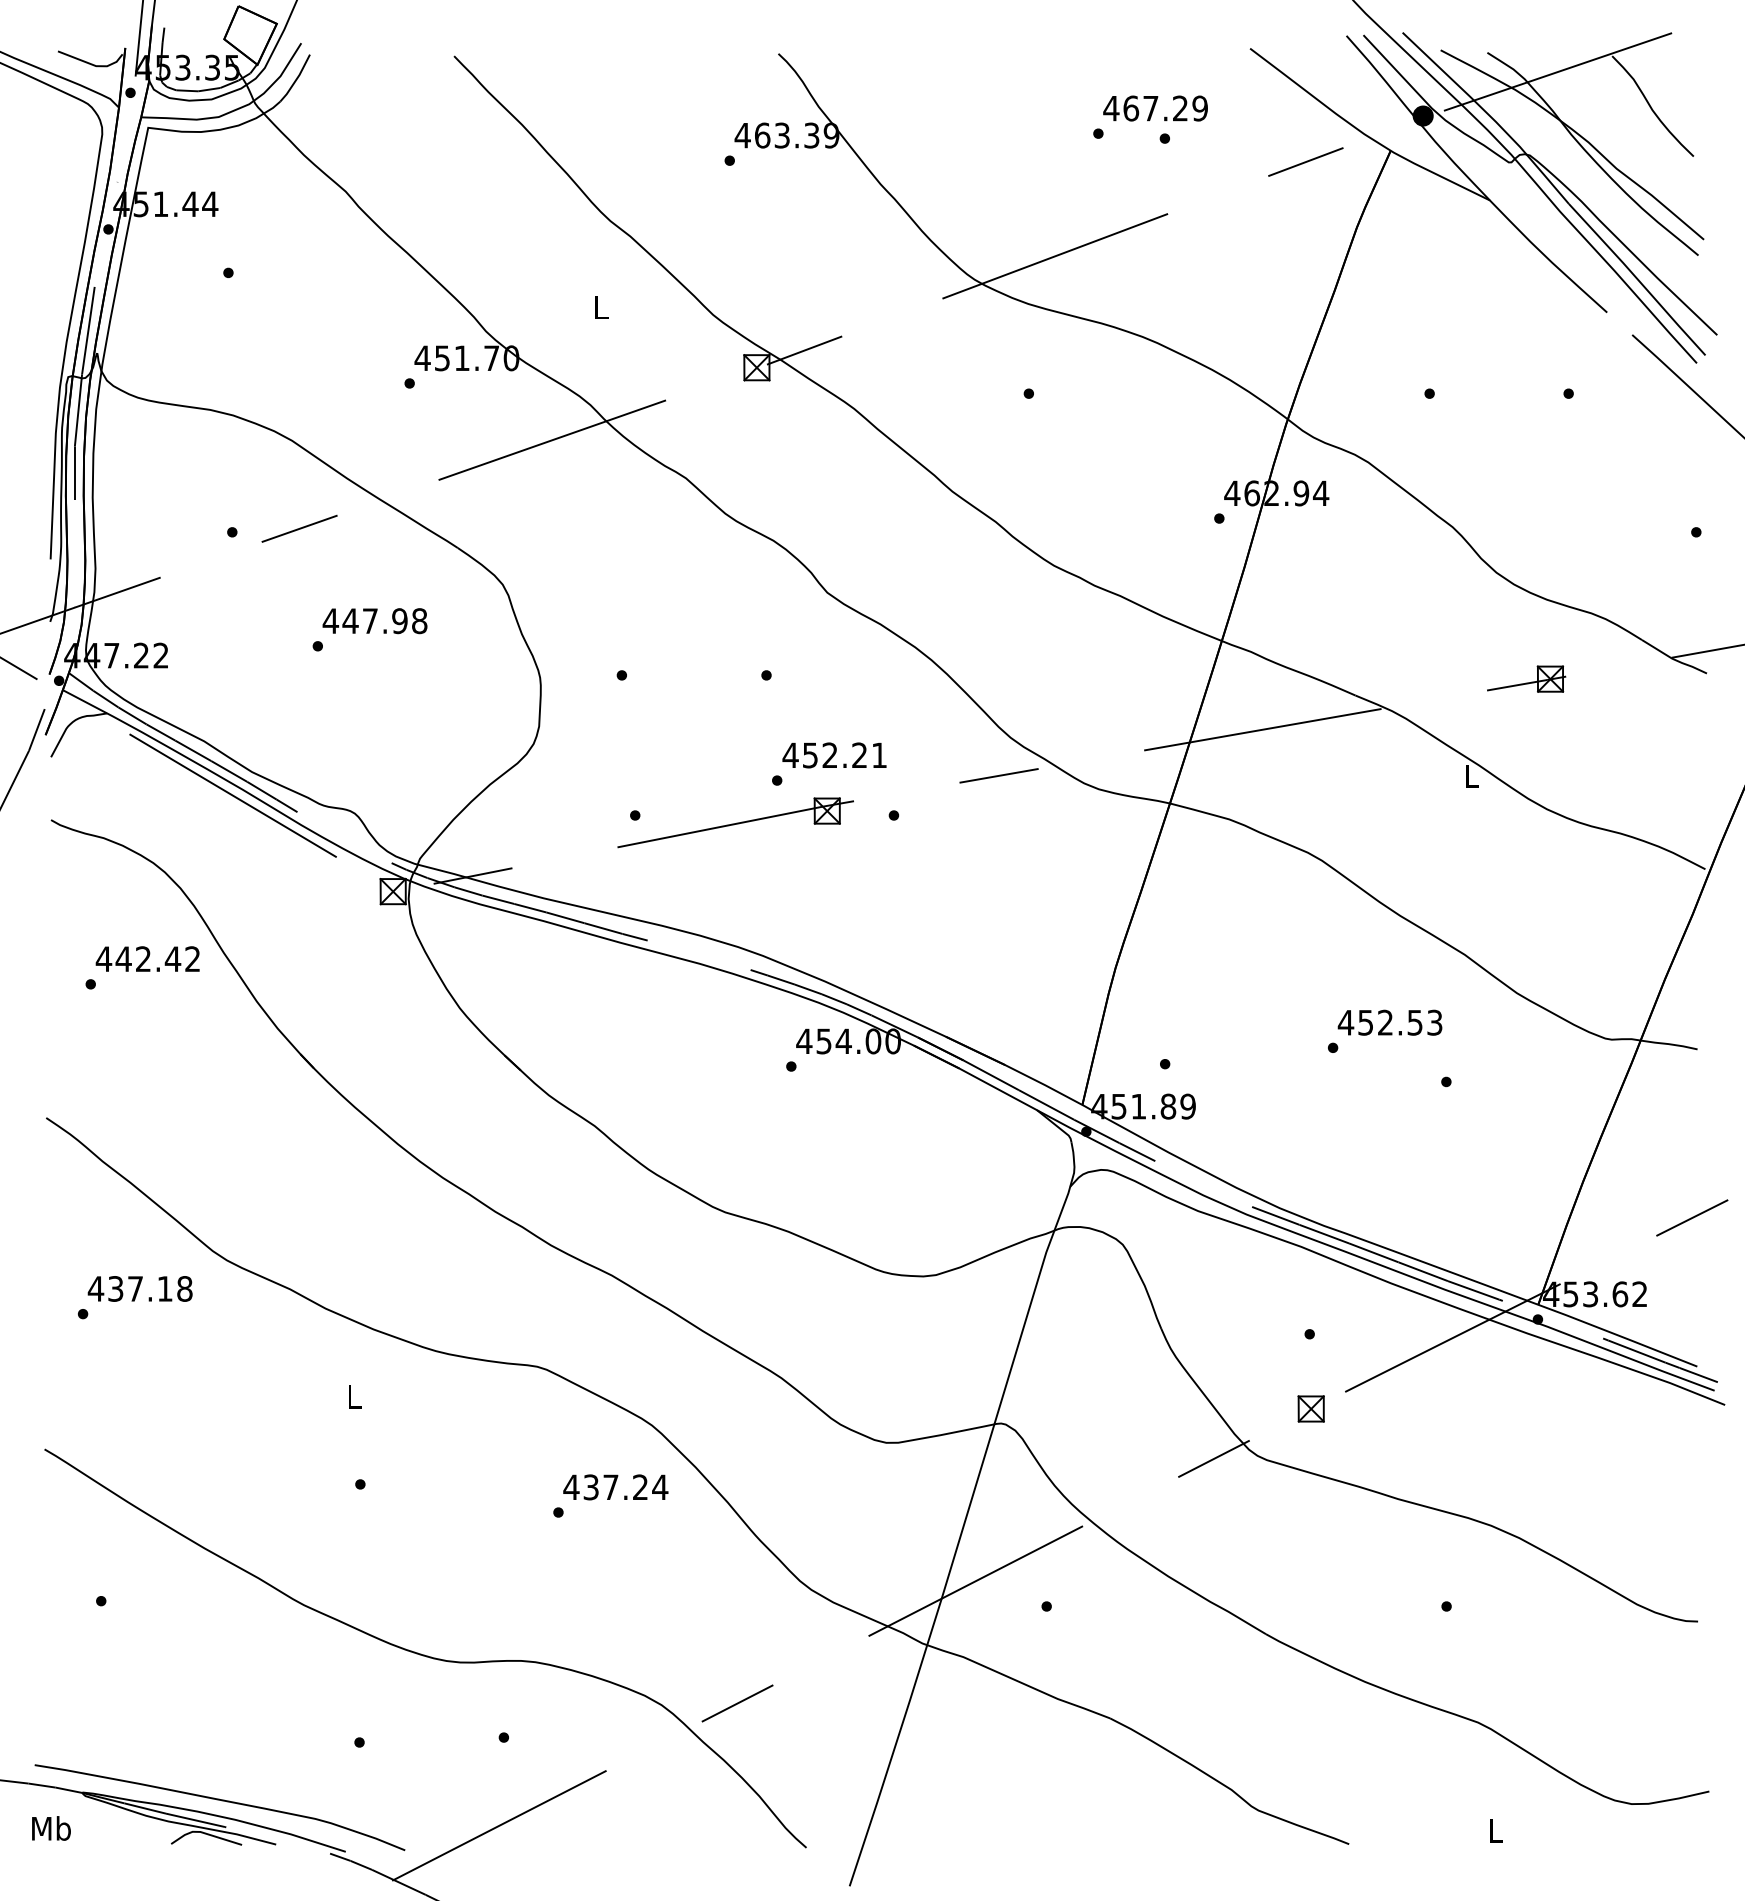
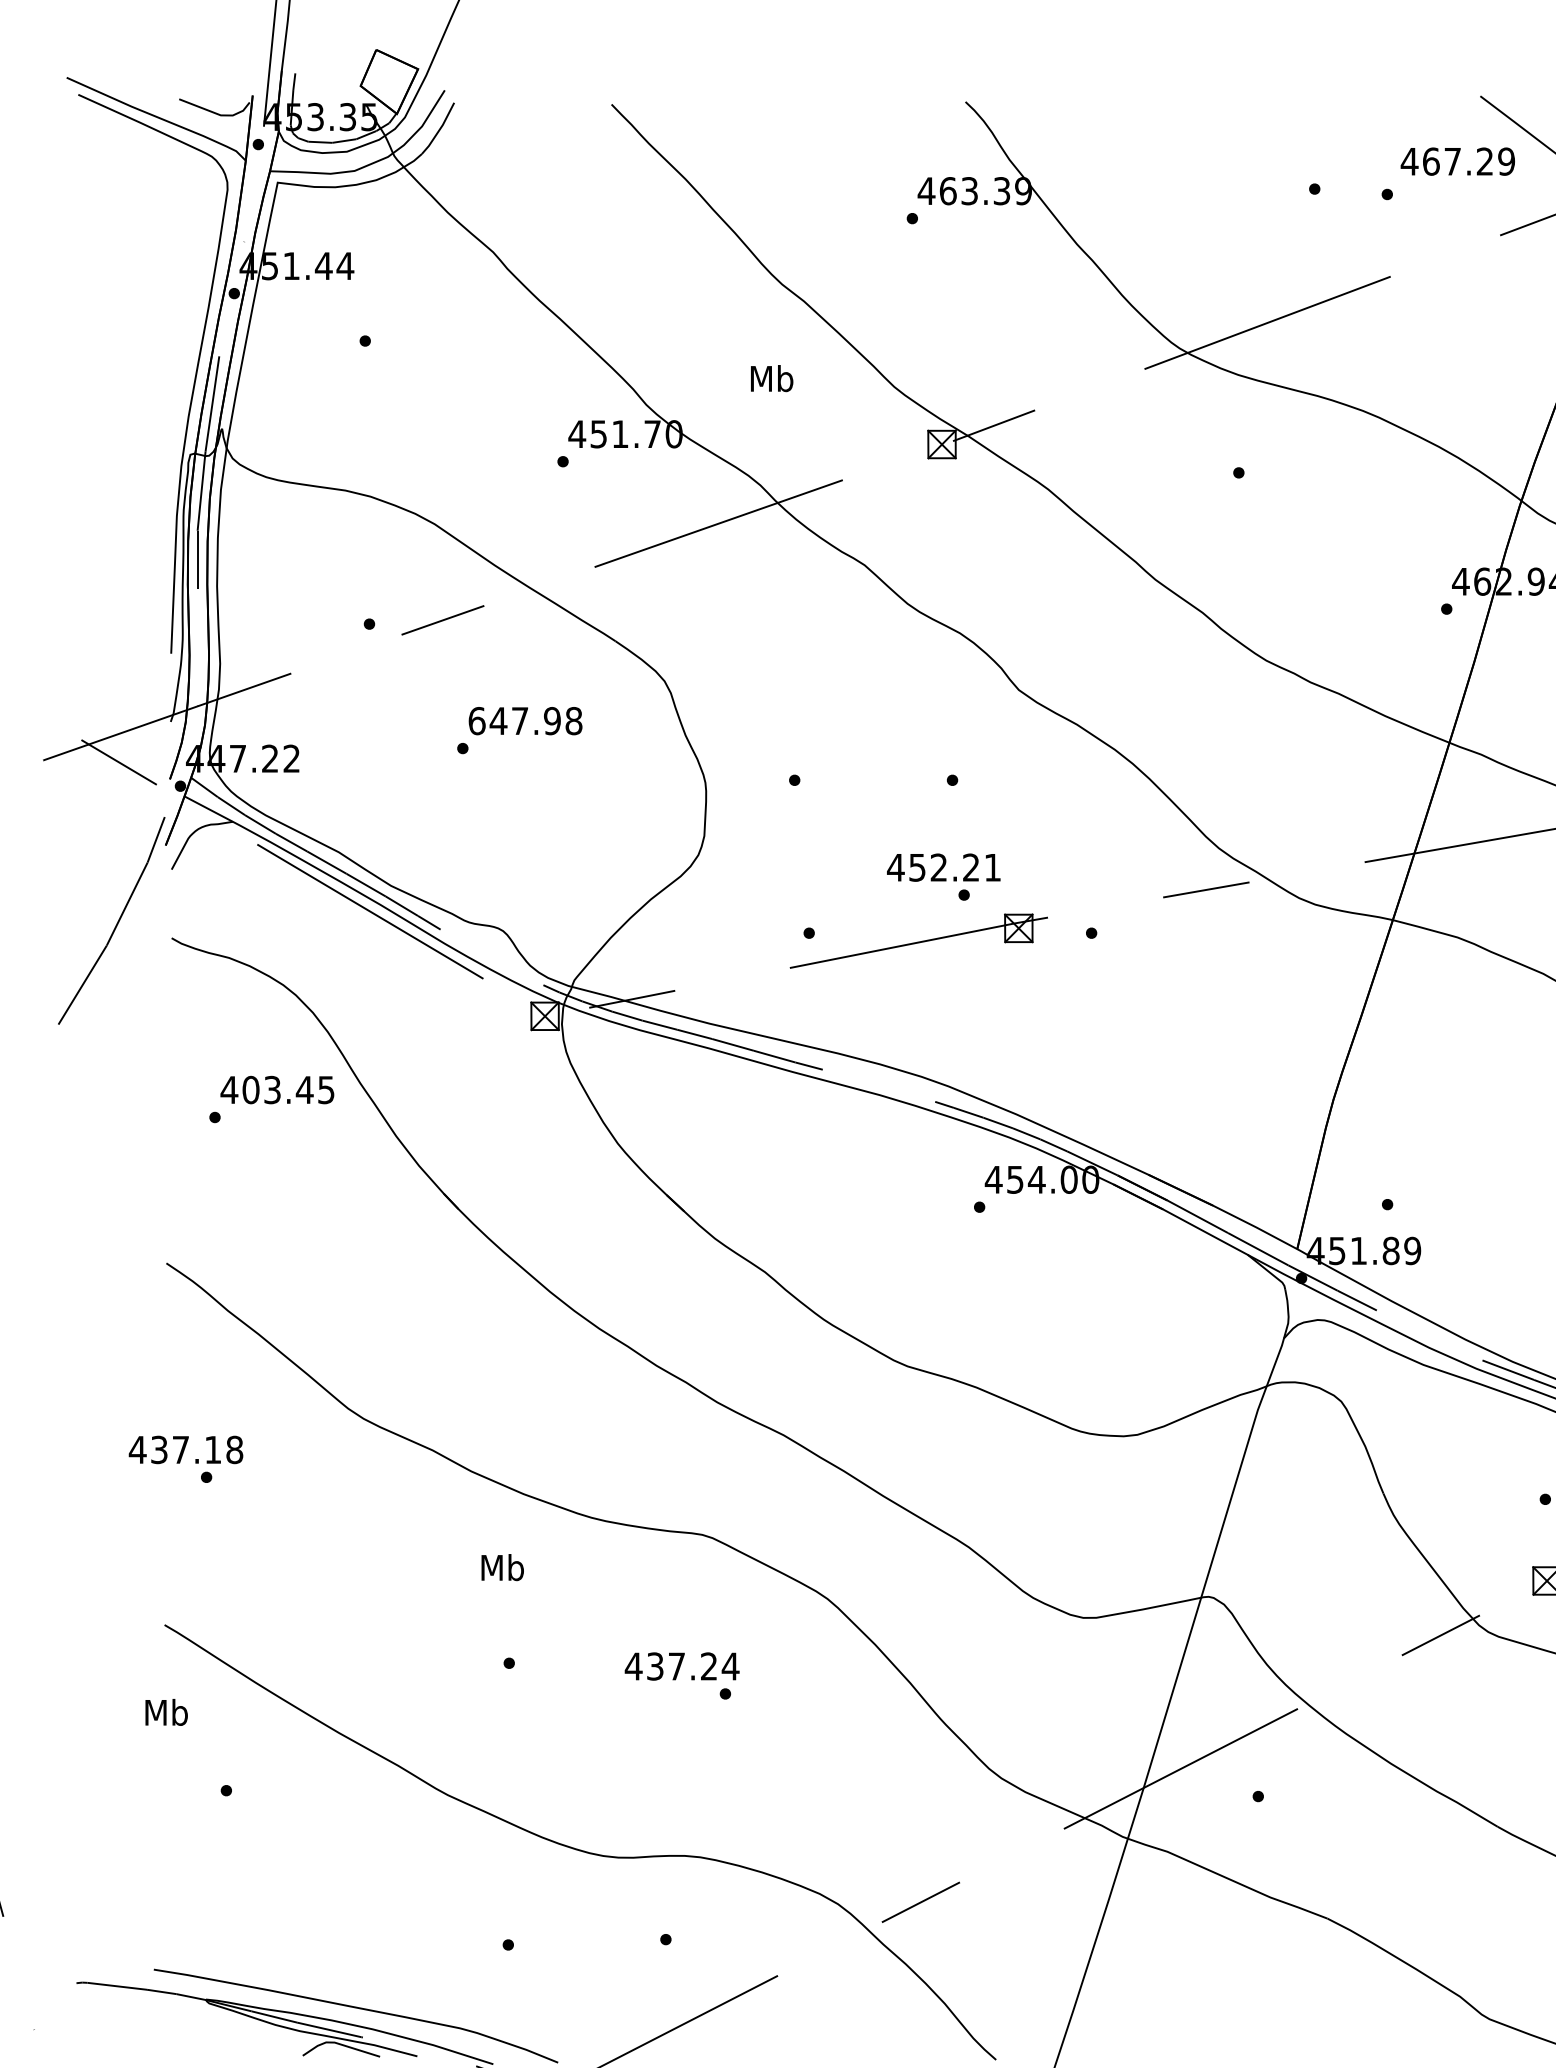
text: (1155, 108) -> (1457, 161), moved
text: (600, 306) -> (771, 377), L -> Mb
text: (330, 621) -> (476, 721), 447.98 -> 647.98
text: (834, 755) -> (943, 867), moved
text: (157, 959) -> (287, 1090), 442.42 -> 403.45
text: (139, 1288) -> (185, 1449), moved
text: (354, 1396) -> (502, 1567), L -> Mb
text: (615, 1487) -> (681, 1666), moved
text: (51, 1828) -> (166, 1712), moved

